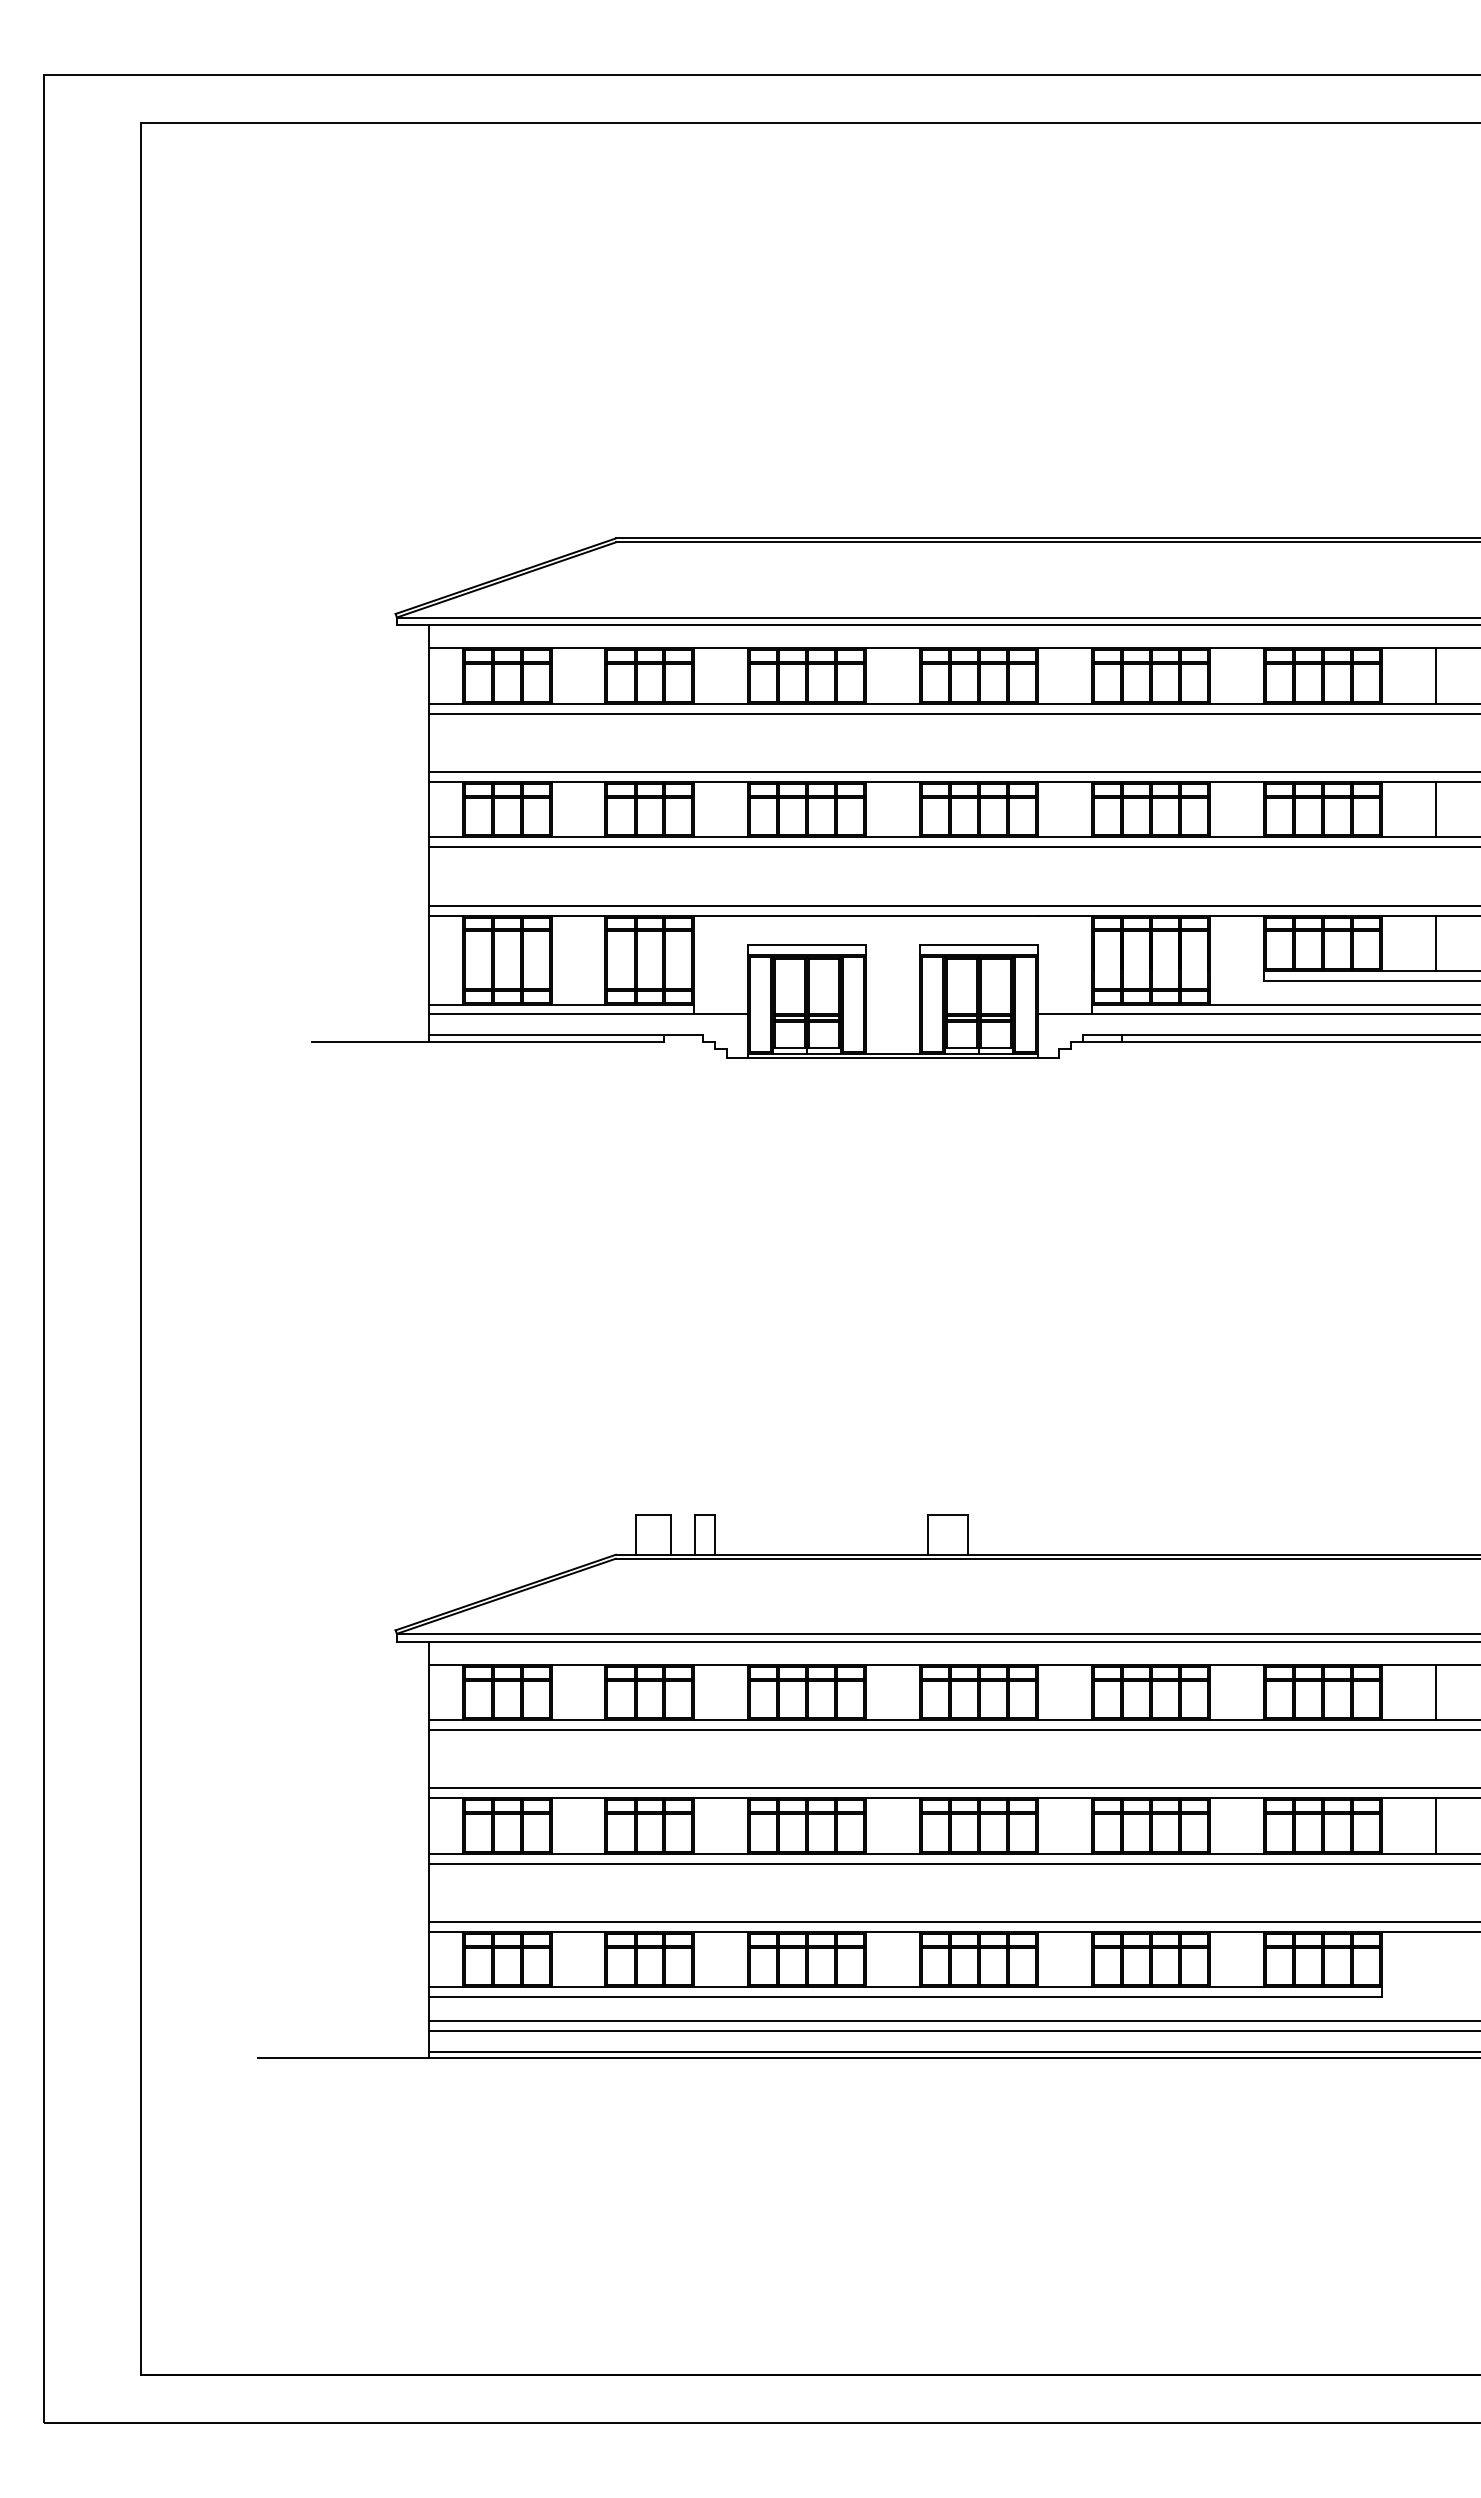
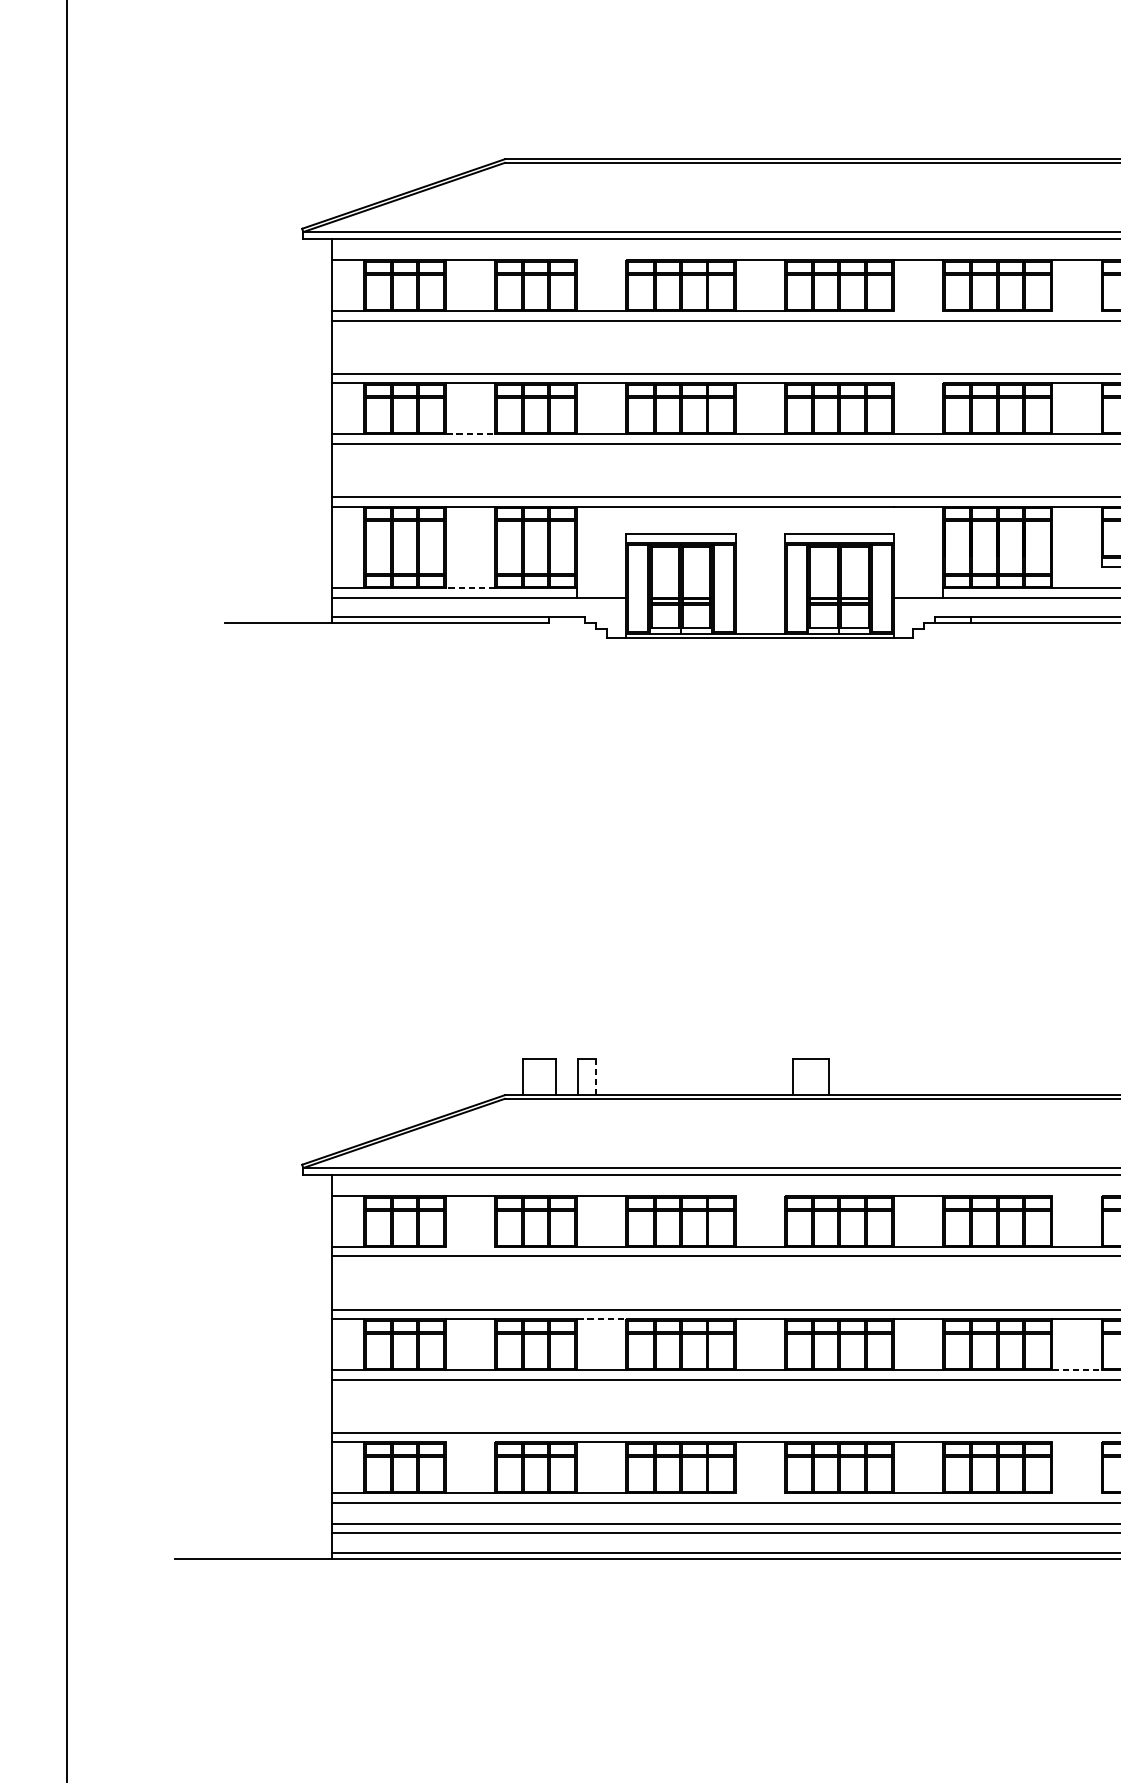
line: (720, 648) -> (601, 260), removed
line: (1064, 703) -> (918, 311), removed
line: (1236, 703) -> (1076, 311), removed
line: (1064, 781) -> (918, 383), removed
line: (578, 837) -> (470, 434), solid -> dashed
line: (578, 1004) -> (470, 588), solid -> dashed
line: (714, 1535) -> (595, 1077), solid -> dashed
line: (892, 1664) -> (759, 1196), removed
line: (1236, 1664) -> (1076, 1196), removed
line: (578, 1720) -> (470, 1247), removed
line: (721, 1798) -> (602, 1319), solid -> dashed
line: (1236, 1853) -> (1076, 1370), solid -> dashed
line: (578, 1931) -> (470, 1442), removed
line: (1236, 1931) -> (1076, 1442), removed
line: (892, 1987) -> (759, 1493), removed
line: (1236, 1987) -> (1076, 1493), removed

